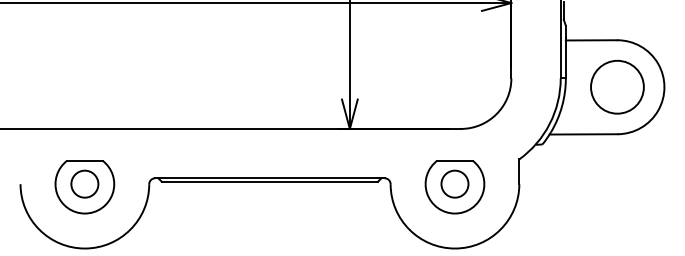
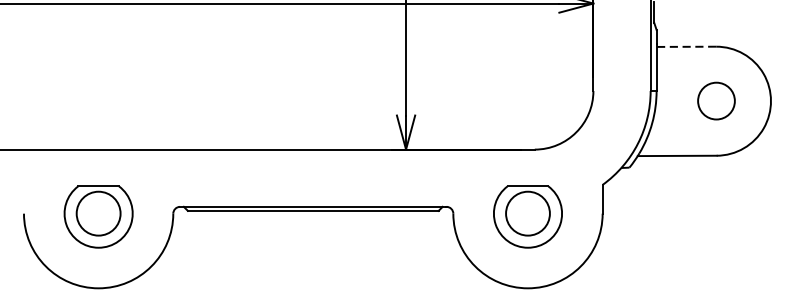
line: (591, 40) -> (686, 46), solid -> dashed
circle: (617, 86) -> (716, 100), size x0.6
circle: (84, 183) -> (98, 212), size x1.4
circle: (454, 183) -> (527, 212), size x1.4

